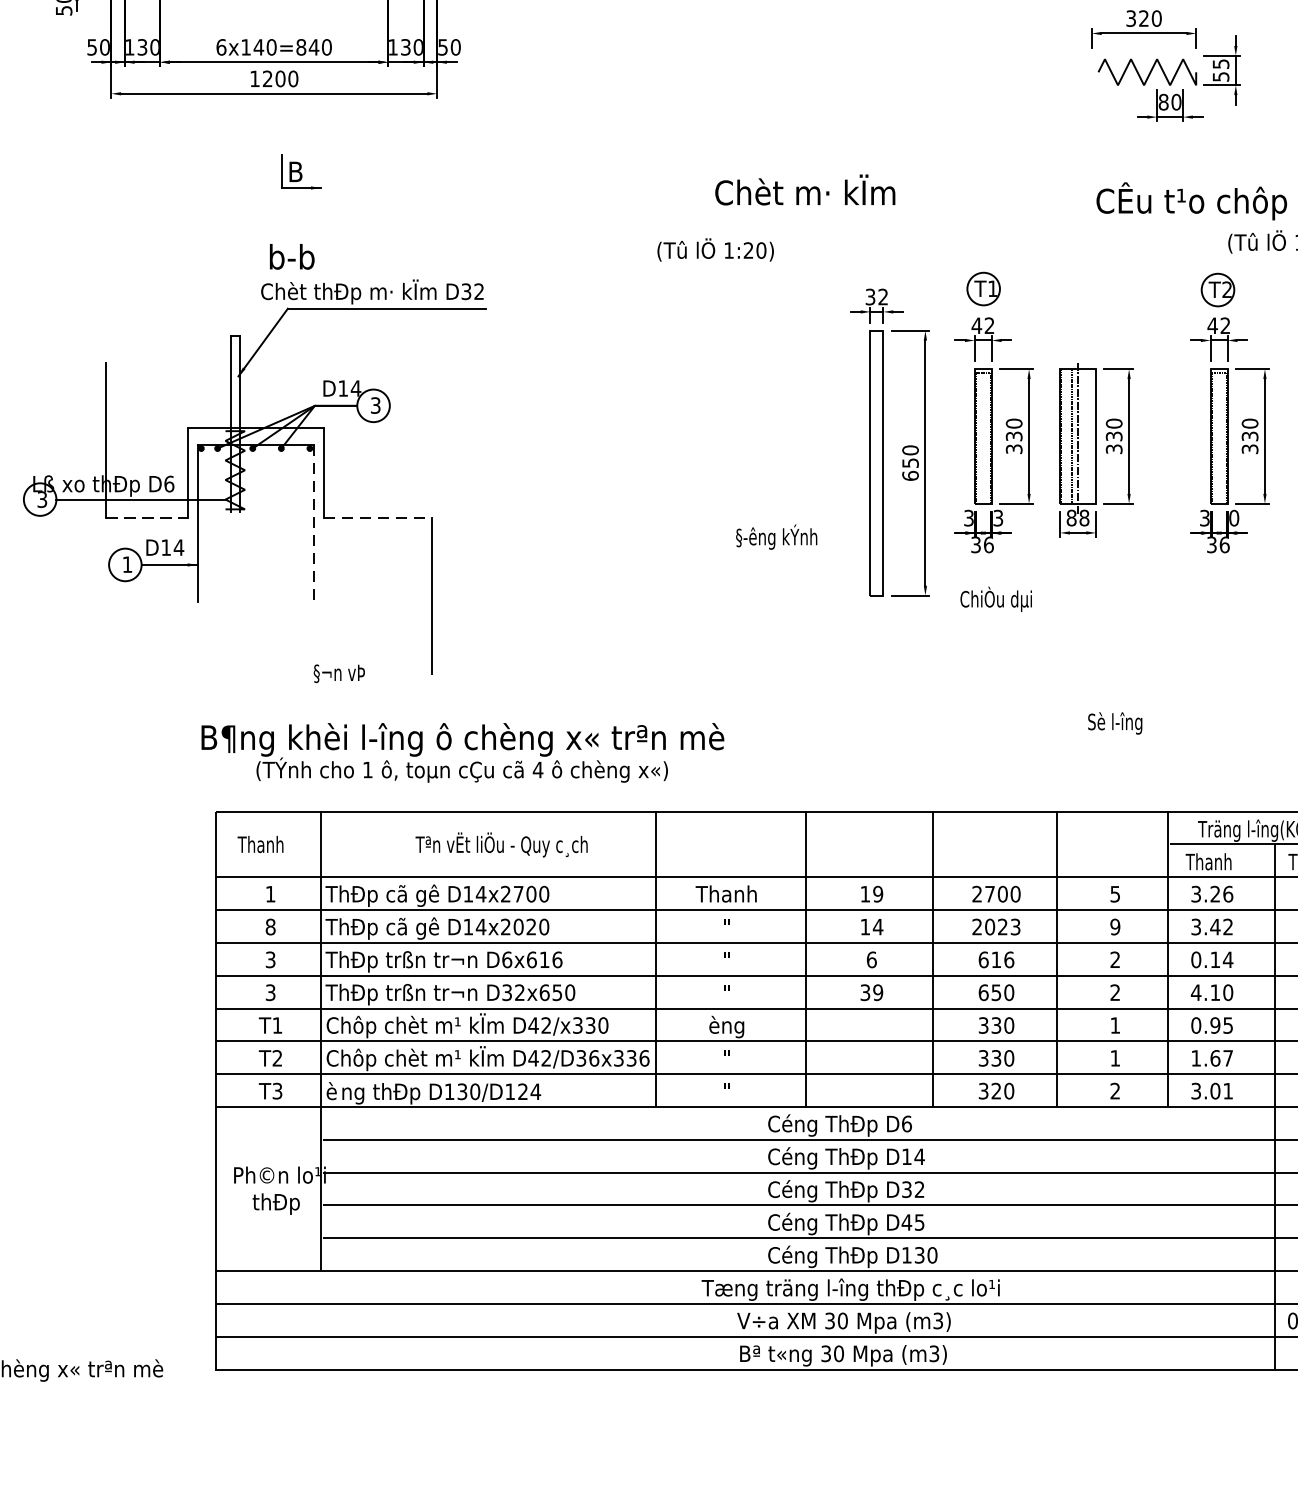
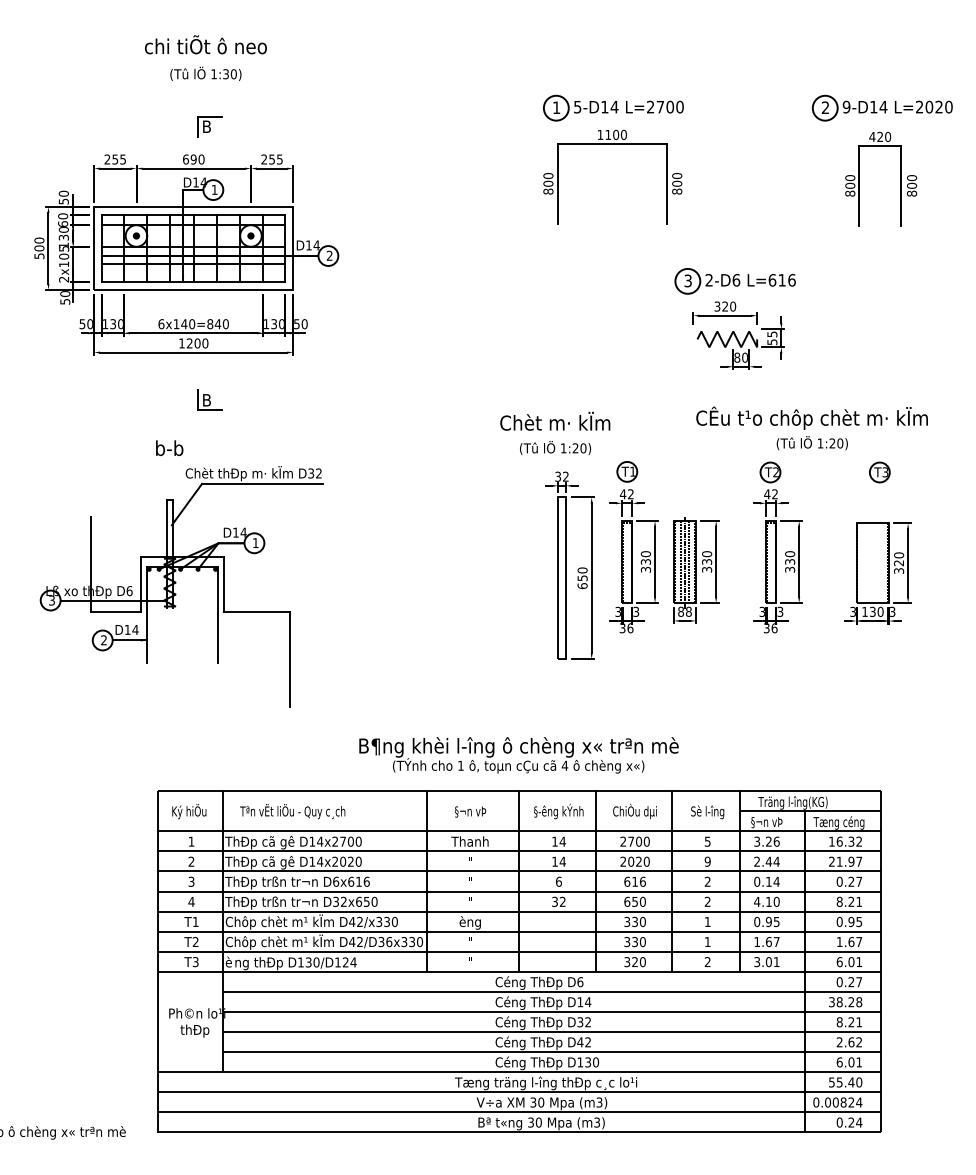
text: (805, 188) -> (555, 420), moved
text: (715, 249) -> (555, 447), moved
text: (291, 255) -> (169, 447), moved
text: (375, 406) -> (255, 543), 3 -> 1
line: (1083, 435) -> (688, 561), added
line: (1095, 435) -> (695, 561), added
line: (147, 517) -> (116, 611), dashed -> solid
line: (378, 517) -> (257, 611), dashed -> solid
text: (1234, 517) -> (780, 611), 0 -> 3
line: (313, 524) -> (217, 615), dashed -> solid
text: (776, 537) -> (558, 811), moved
text: (126, 564) -> (103, 640), 1 -> 2
text: (995, 599) -> (634, 811), moved
text: (339, 672) -> (470, 811), moved
text: (1114, 723) -> (707, 812), moved
text: (462, 753) -> (518, 755), moved
text: (265, 844) -> (188, 811), Thanh -> Ký hiÖu
text: (501, 844) -> (292, 811), moved
text: (1211, 862) -> (766, 822), Thanh -> §¬n vÞ
text: (877, 893) -> (562, 841), 19 -> 14
text: (270, 926) -> (191, 861), 8 -> 2
text: (1015, 926) -> (646, 861), 2023 -> 2020
text: (1211, 926) -> (766, 861), 3.42 -> 2.44
text: (270, 992) -> (191, 901), 3 -> 4
text: (877, 992) -> (562, 901), 39 -> 32
text: (645, 1057) -> (420, 941), D42/D36x336 -> D42/D36x330
text: (918, 1222) -> (587, 1042), D45 -> D42

